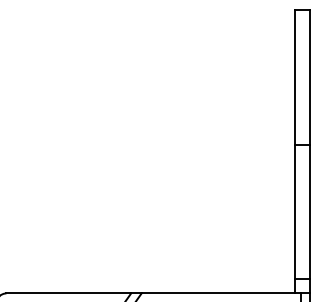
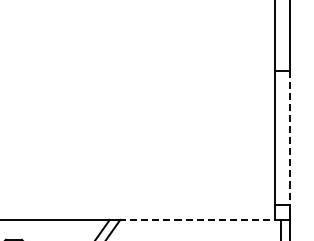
line: (310, 211) -> (290, 137), solid -> dashed
line: (221, 293) -> (200, 219), solid -> dashed

